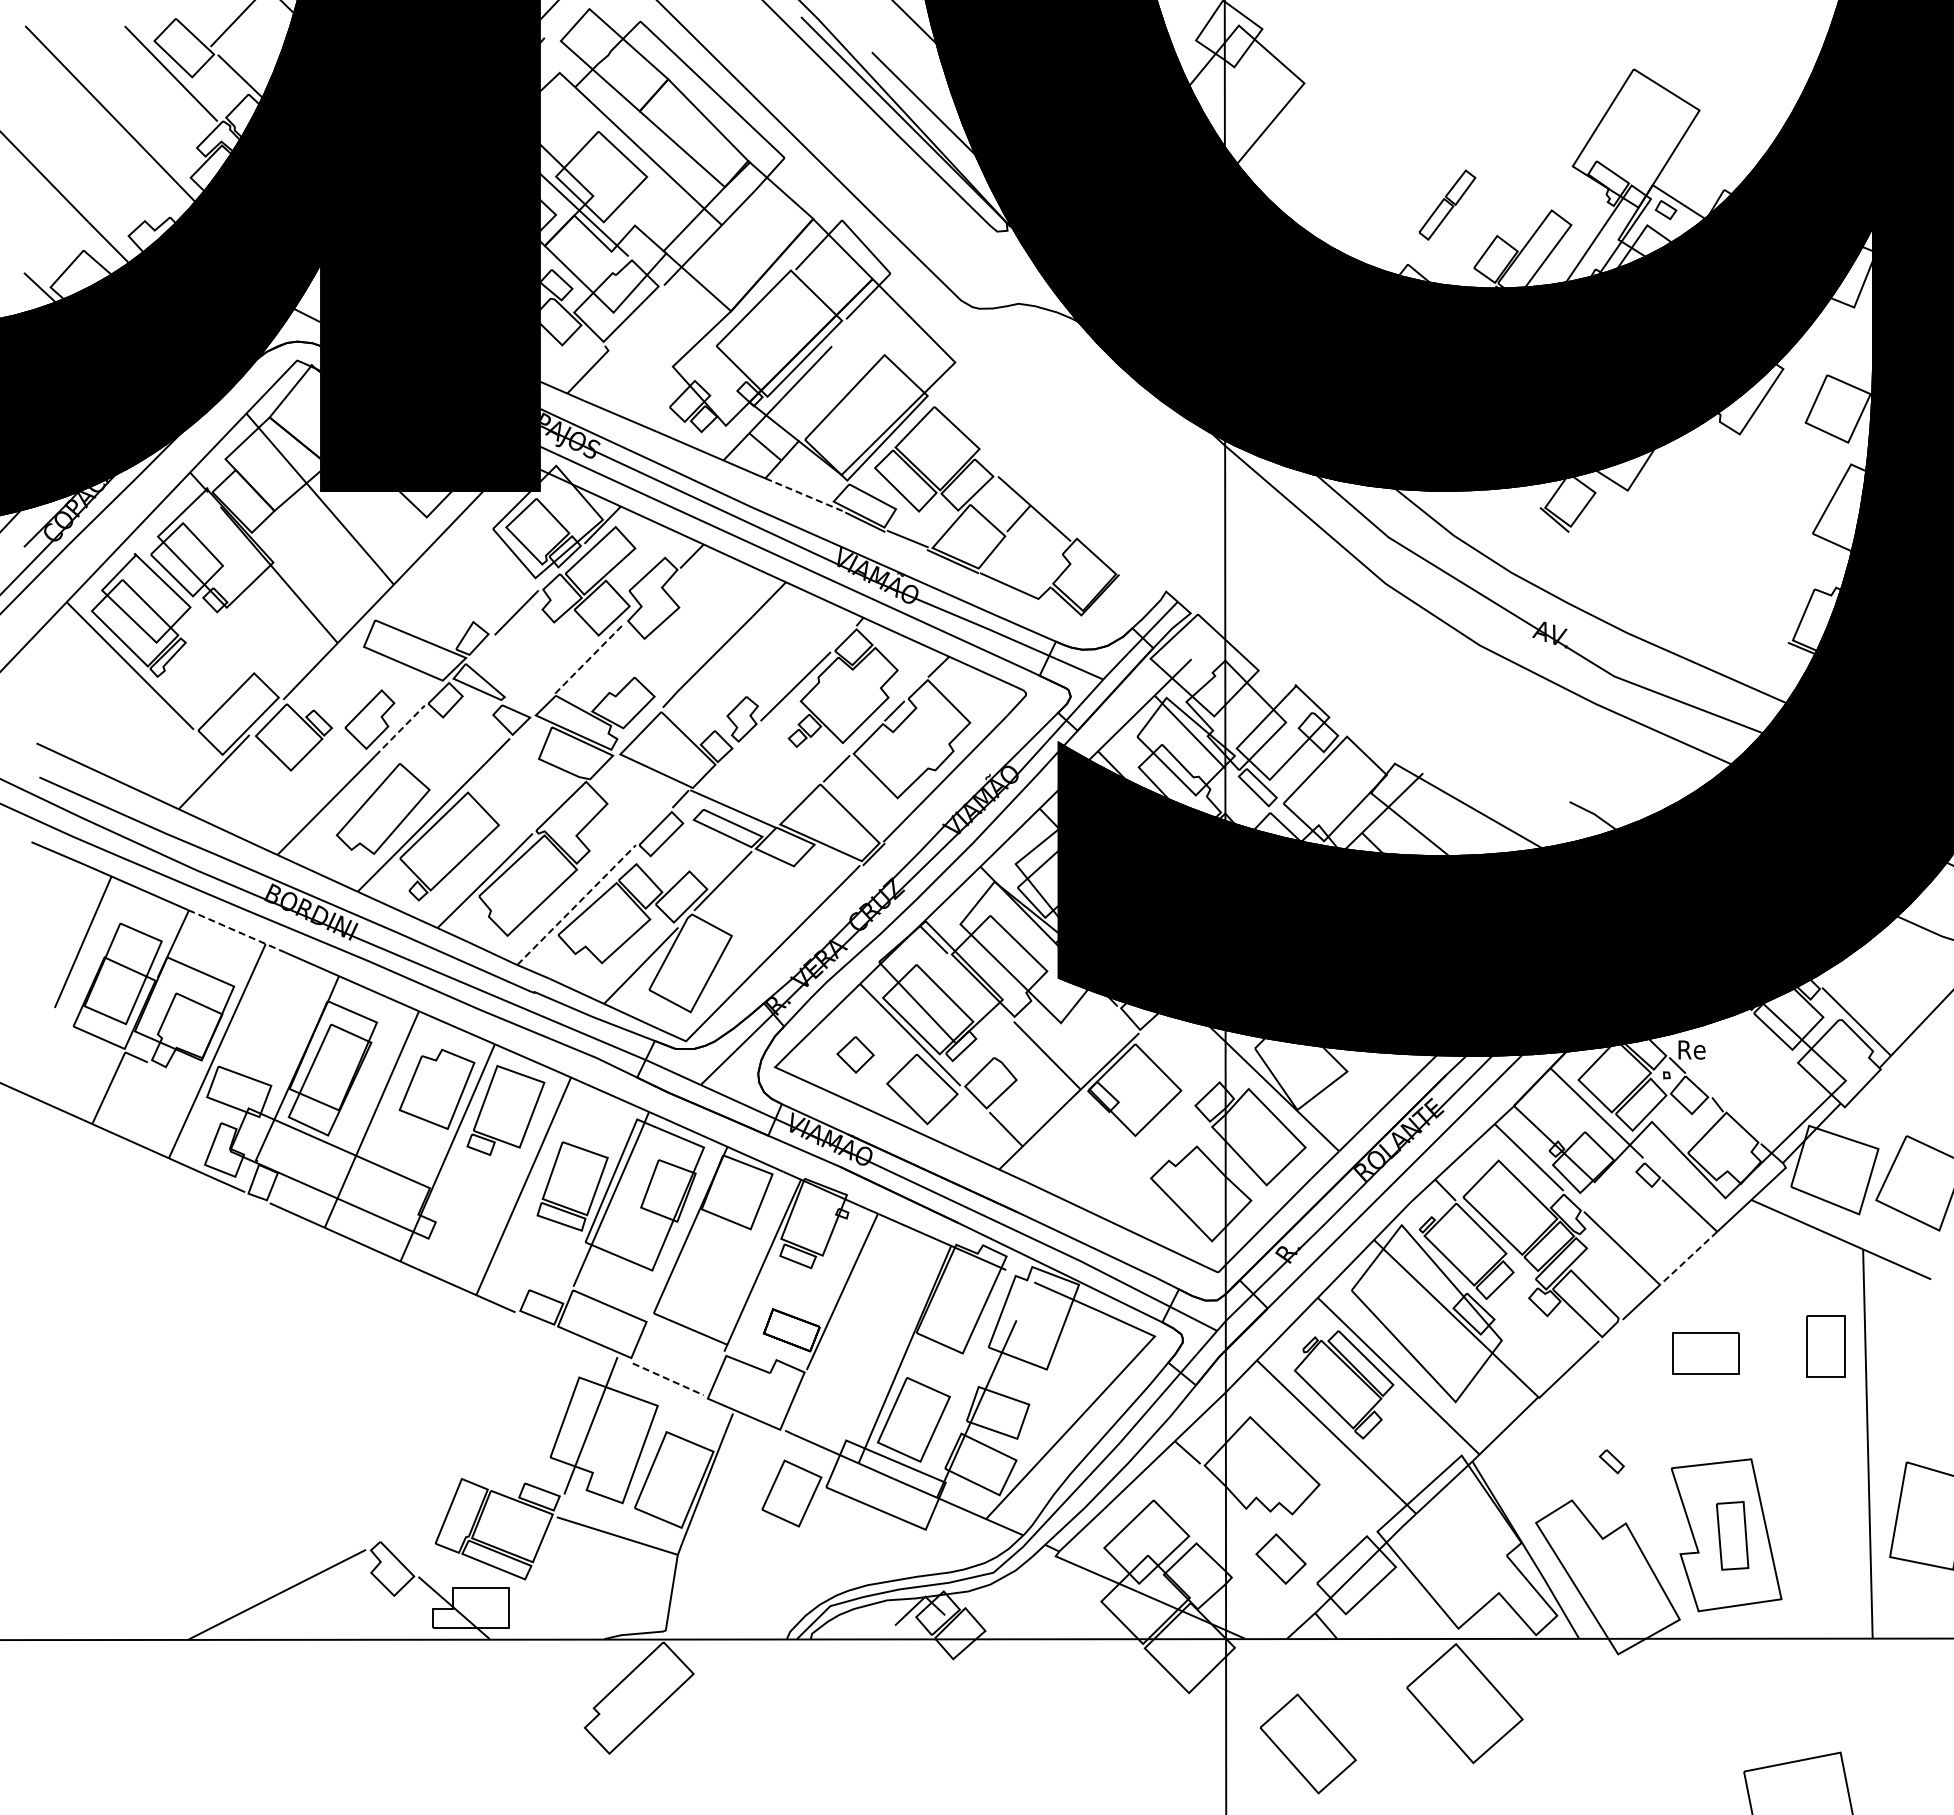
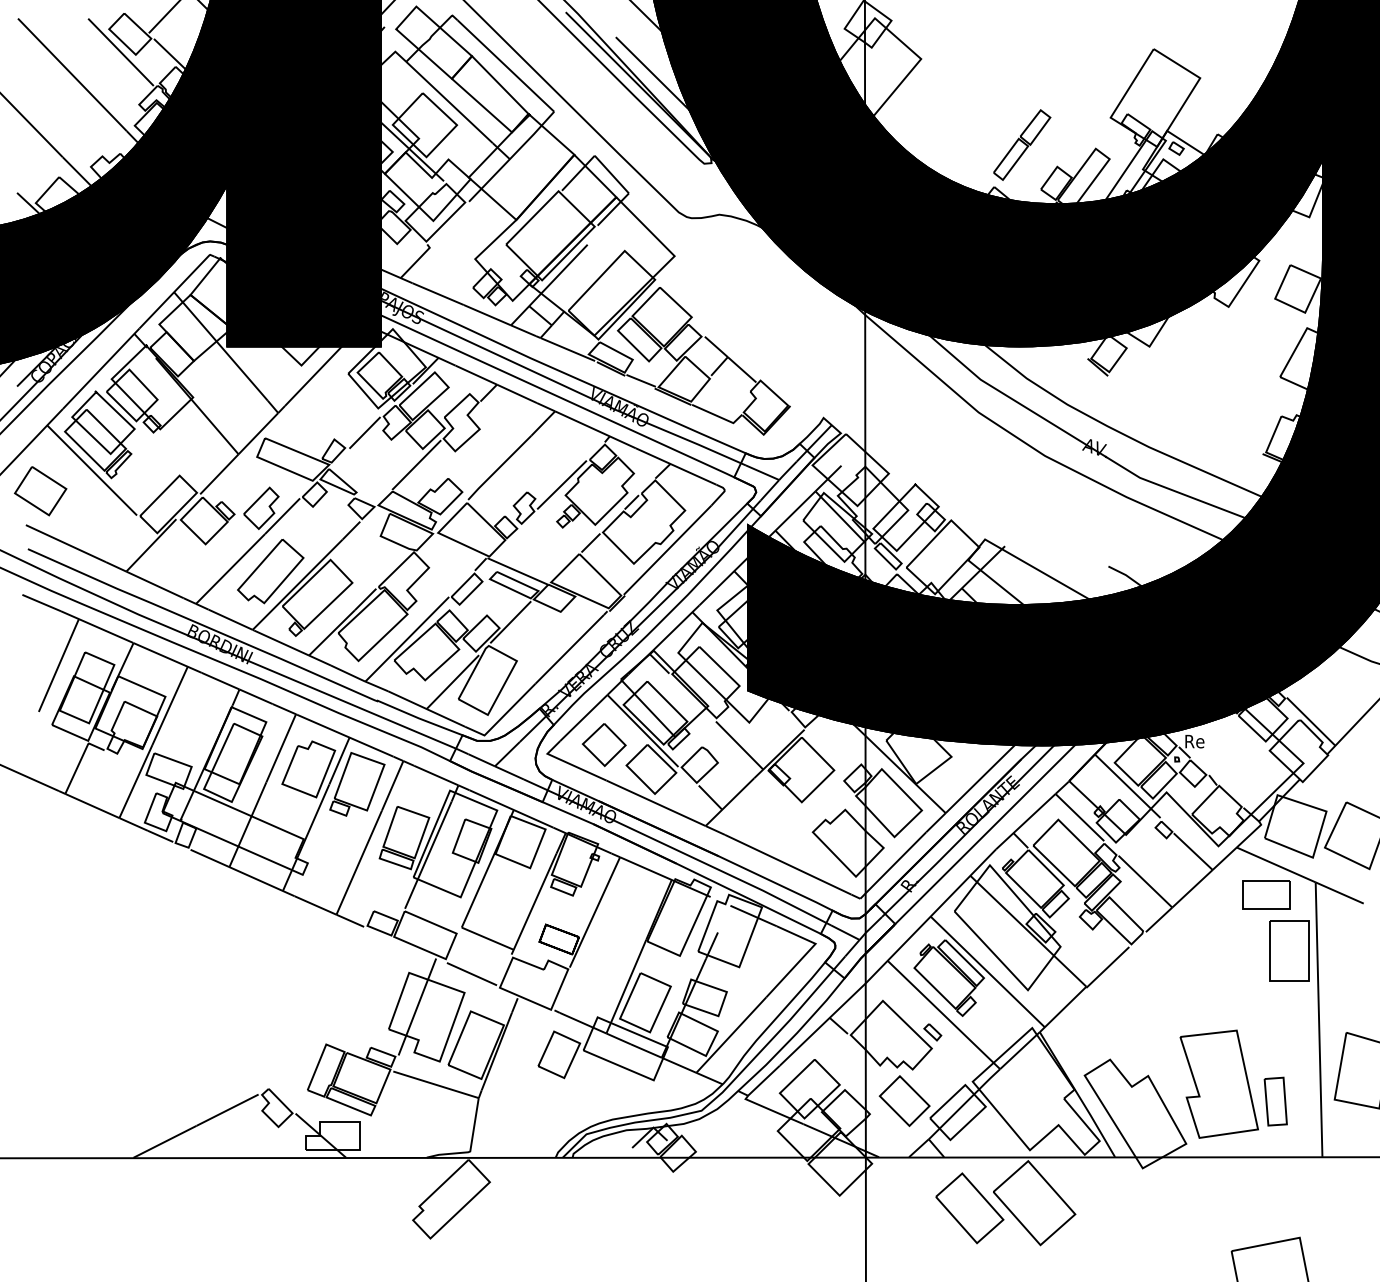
part: (1447, 204) -> (1022, 144), size x1.43
line: (803, 494) -> (567, 349), dashed -> solid
line: (590, 658) -> (417, 465), dashed -> solid
part: (57, 695) -> (40, 491), added
line: (400, 730) -> (282, 516), dashed -> solid
line: (577, 904) -> (407, 638), dashed -> solid
line: (237, 931) -> (167, 657), dashed -> solid
part: (855, 1054) -> (604, 744), size x1.67
line: (1688, 1258) -> (1192, 888), dashed -> solid
part: (1825, 1346) -> (1289, 950), size x1.43
part: (1705, 1353) -> (1266, 895), moved
line: (668, 1379) -> (472, 974), dashed -> solid
part: (1611, 1461) -> (932, 1032), moved
part: (1732, 1535) -> (1275, 1101), moved
part: (1280, 1558) -> (904, 1100), size x1.43
part: (1307, 1743) -> (969, 1207), moved

